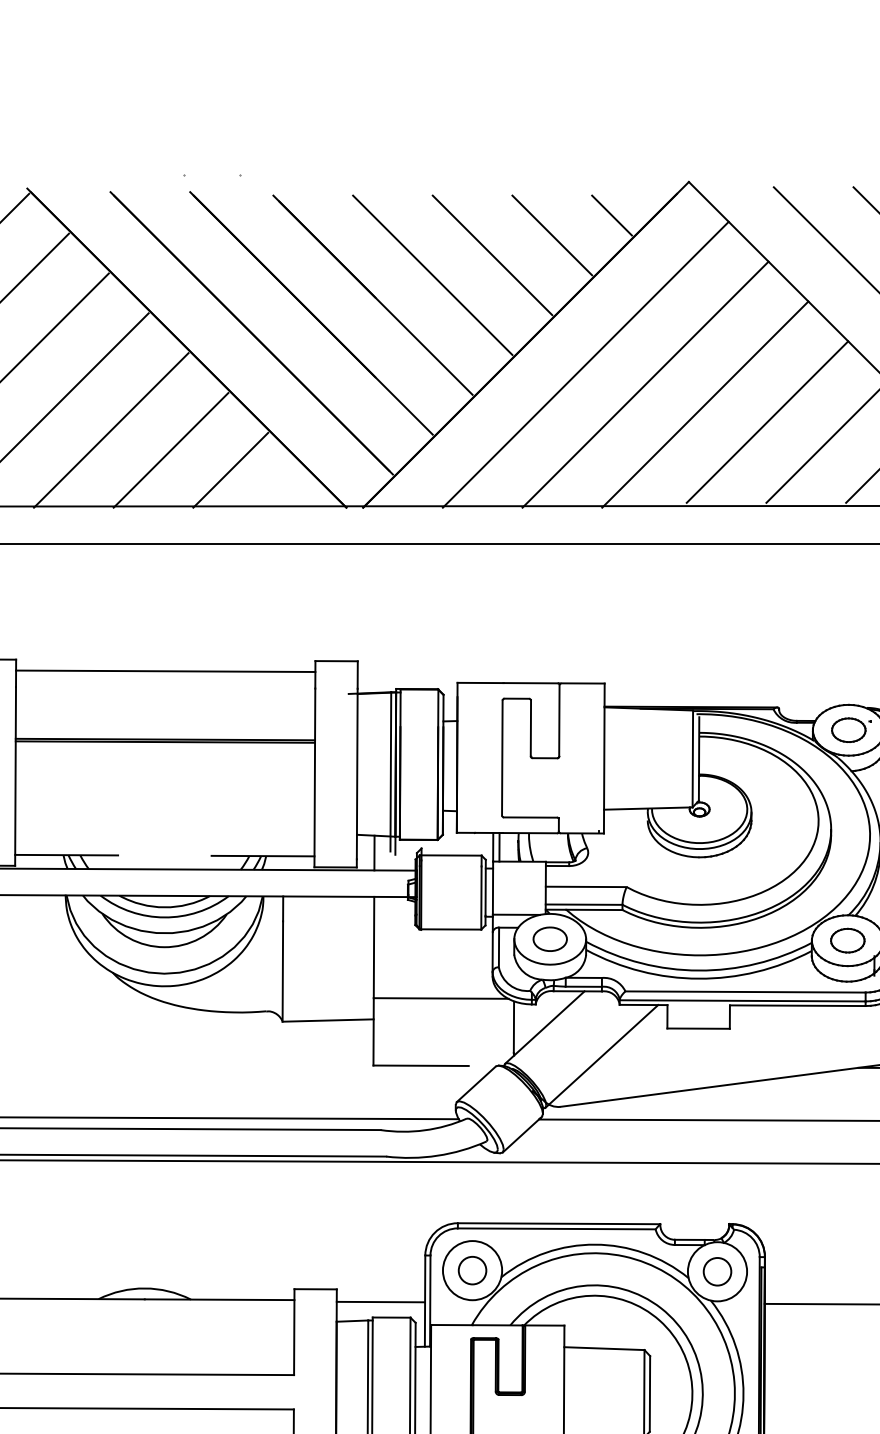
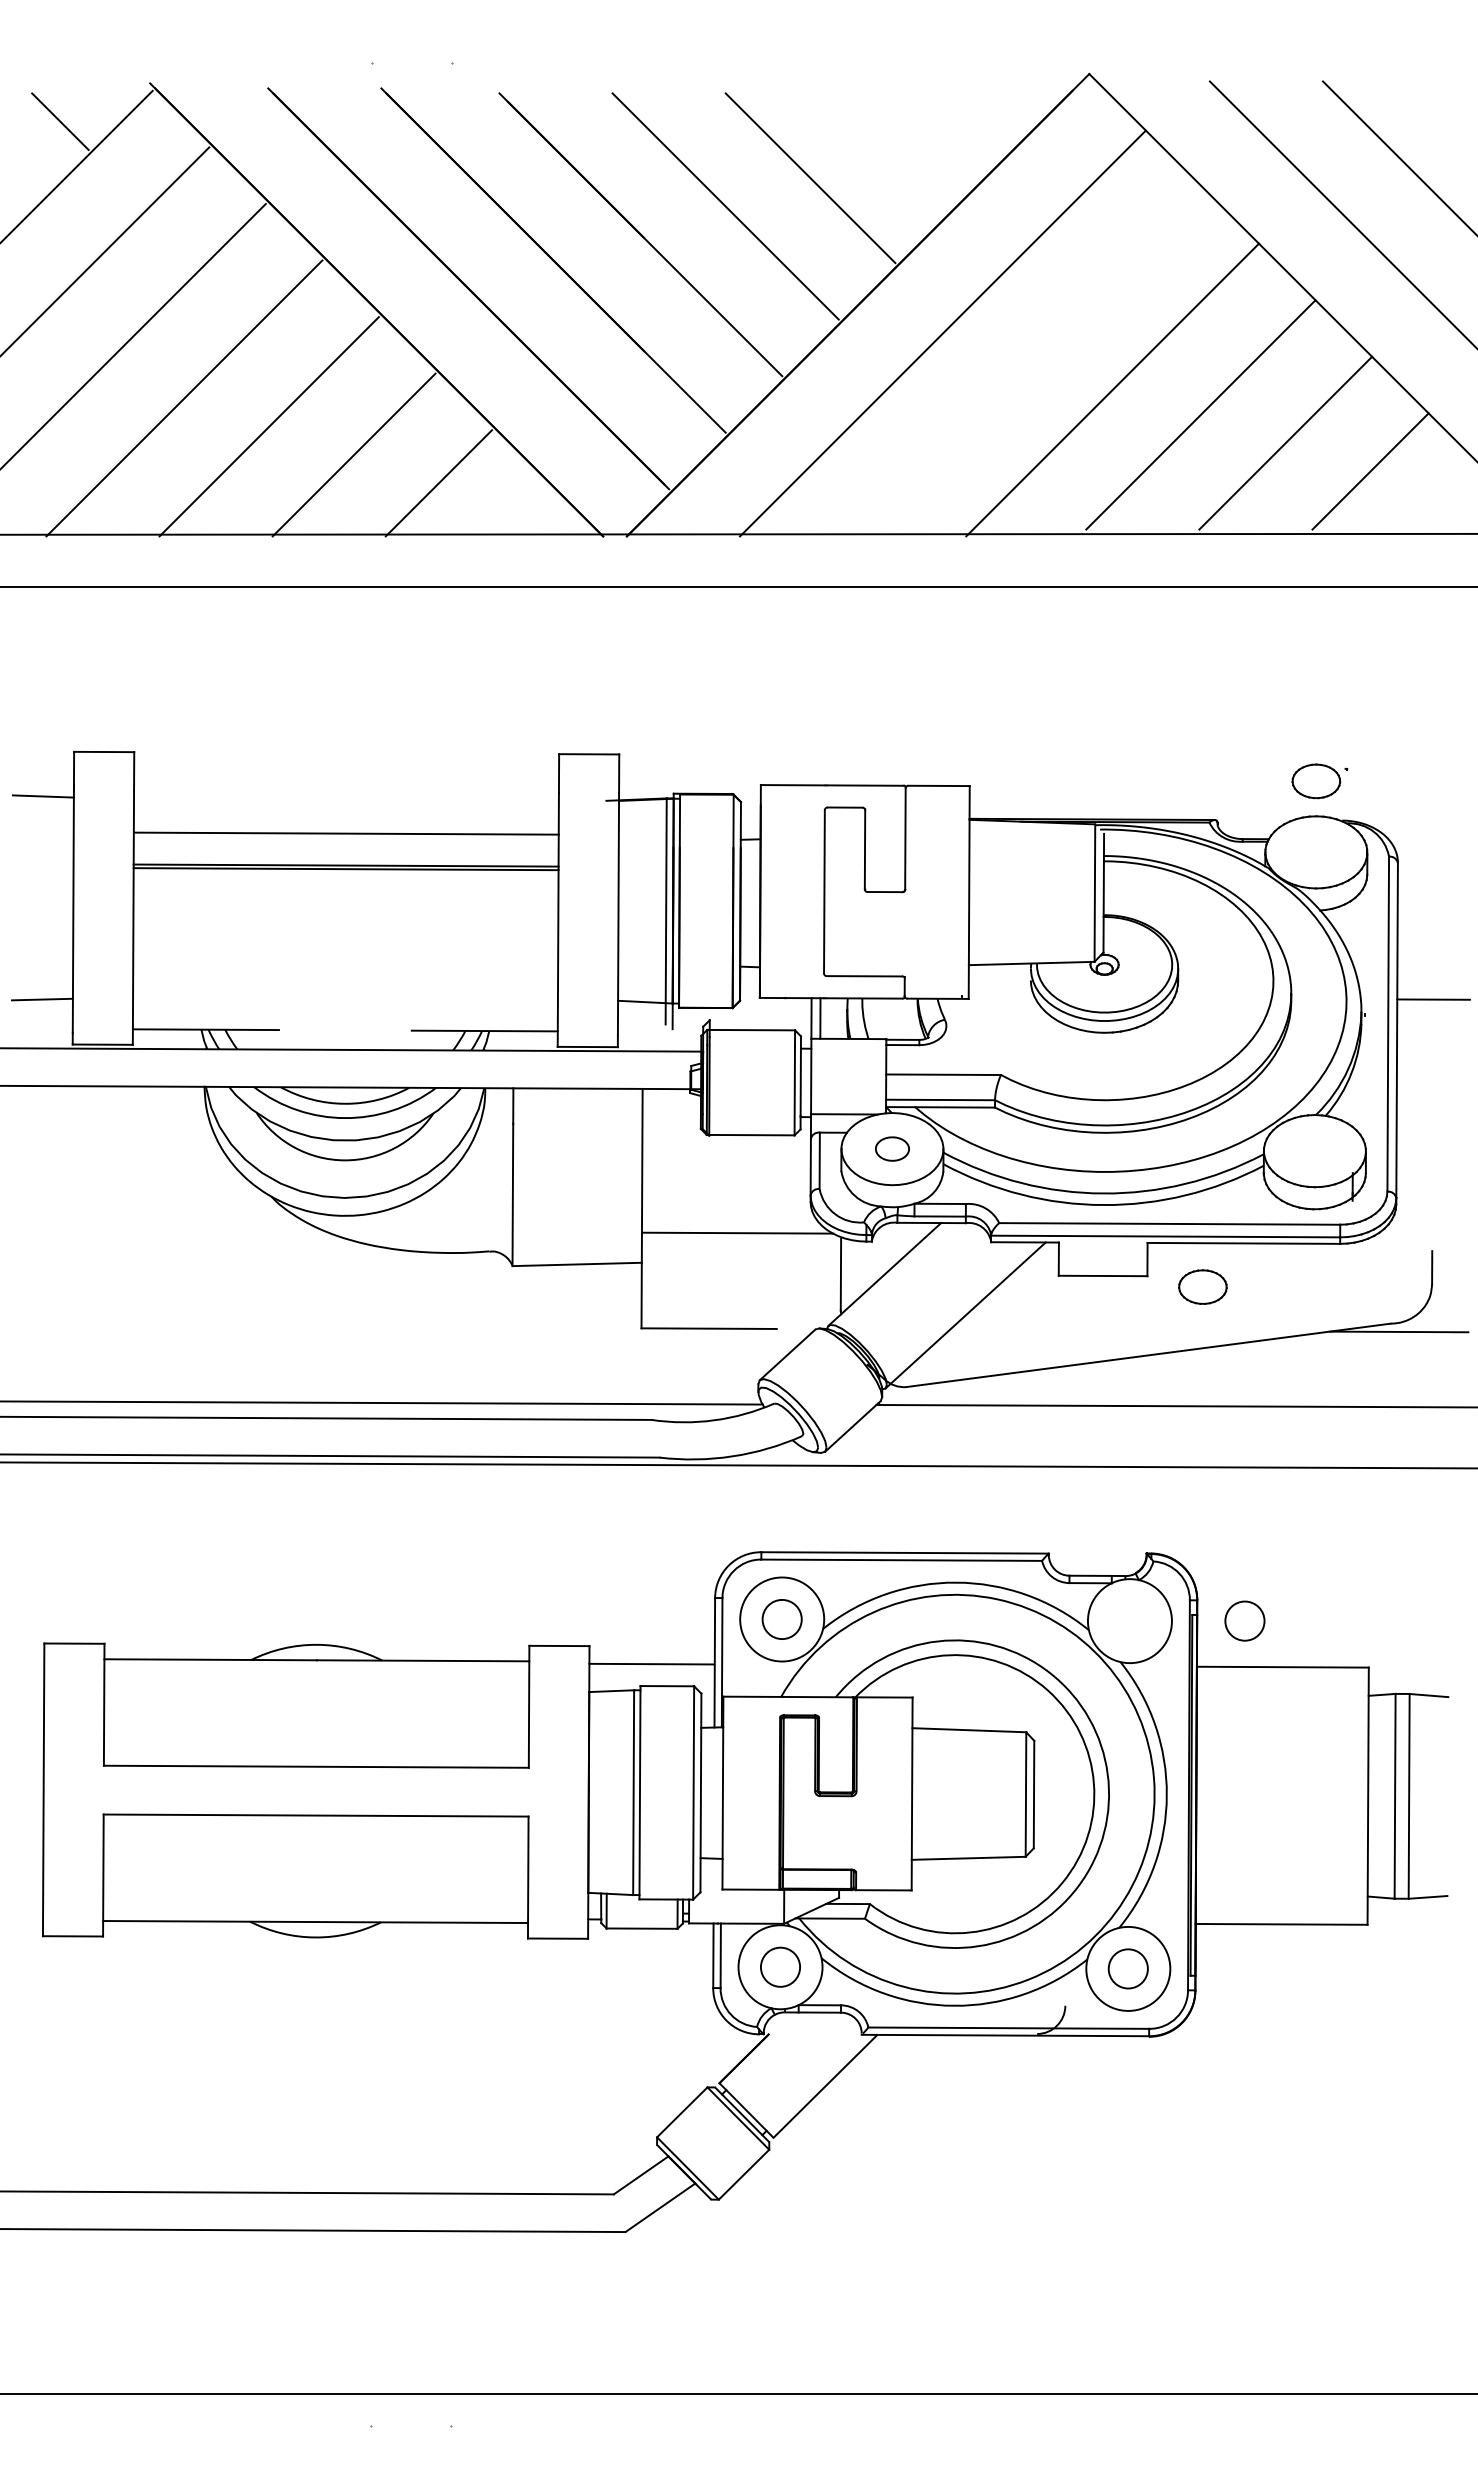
line: (611, 215) -> (979, 121), removed
line: (551, 235) -> (894, 149), removed
line: (645, 384) -> (1027, 361), removed
line: (165, 671) -> (346, 833), moved
part: (851, 730) -> (1319, 781), moved
line: (374, 852) -> (642, 1026), removed
part: (550, 938) -> (892, 1148), size x0.7
part: (847, 940) -> (1202, 1286), moved
circle: (717, 1271) -> (1244, 1620), moved

